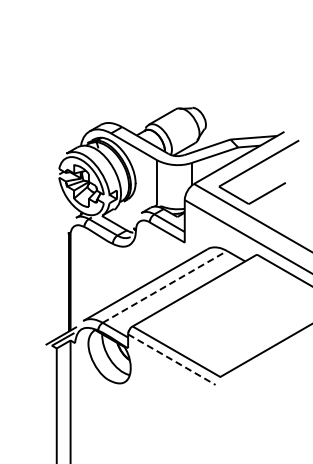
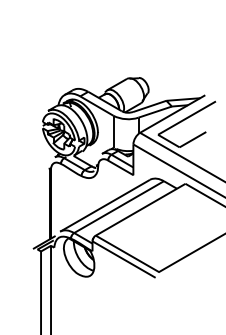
line: (164, 286) -> (118, 206), dashed -> solid
line: (171, 359) -> (123, 259), dashed -> solid

